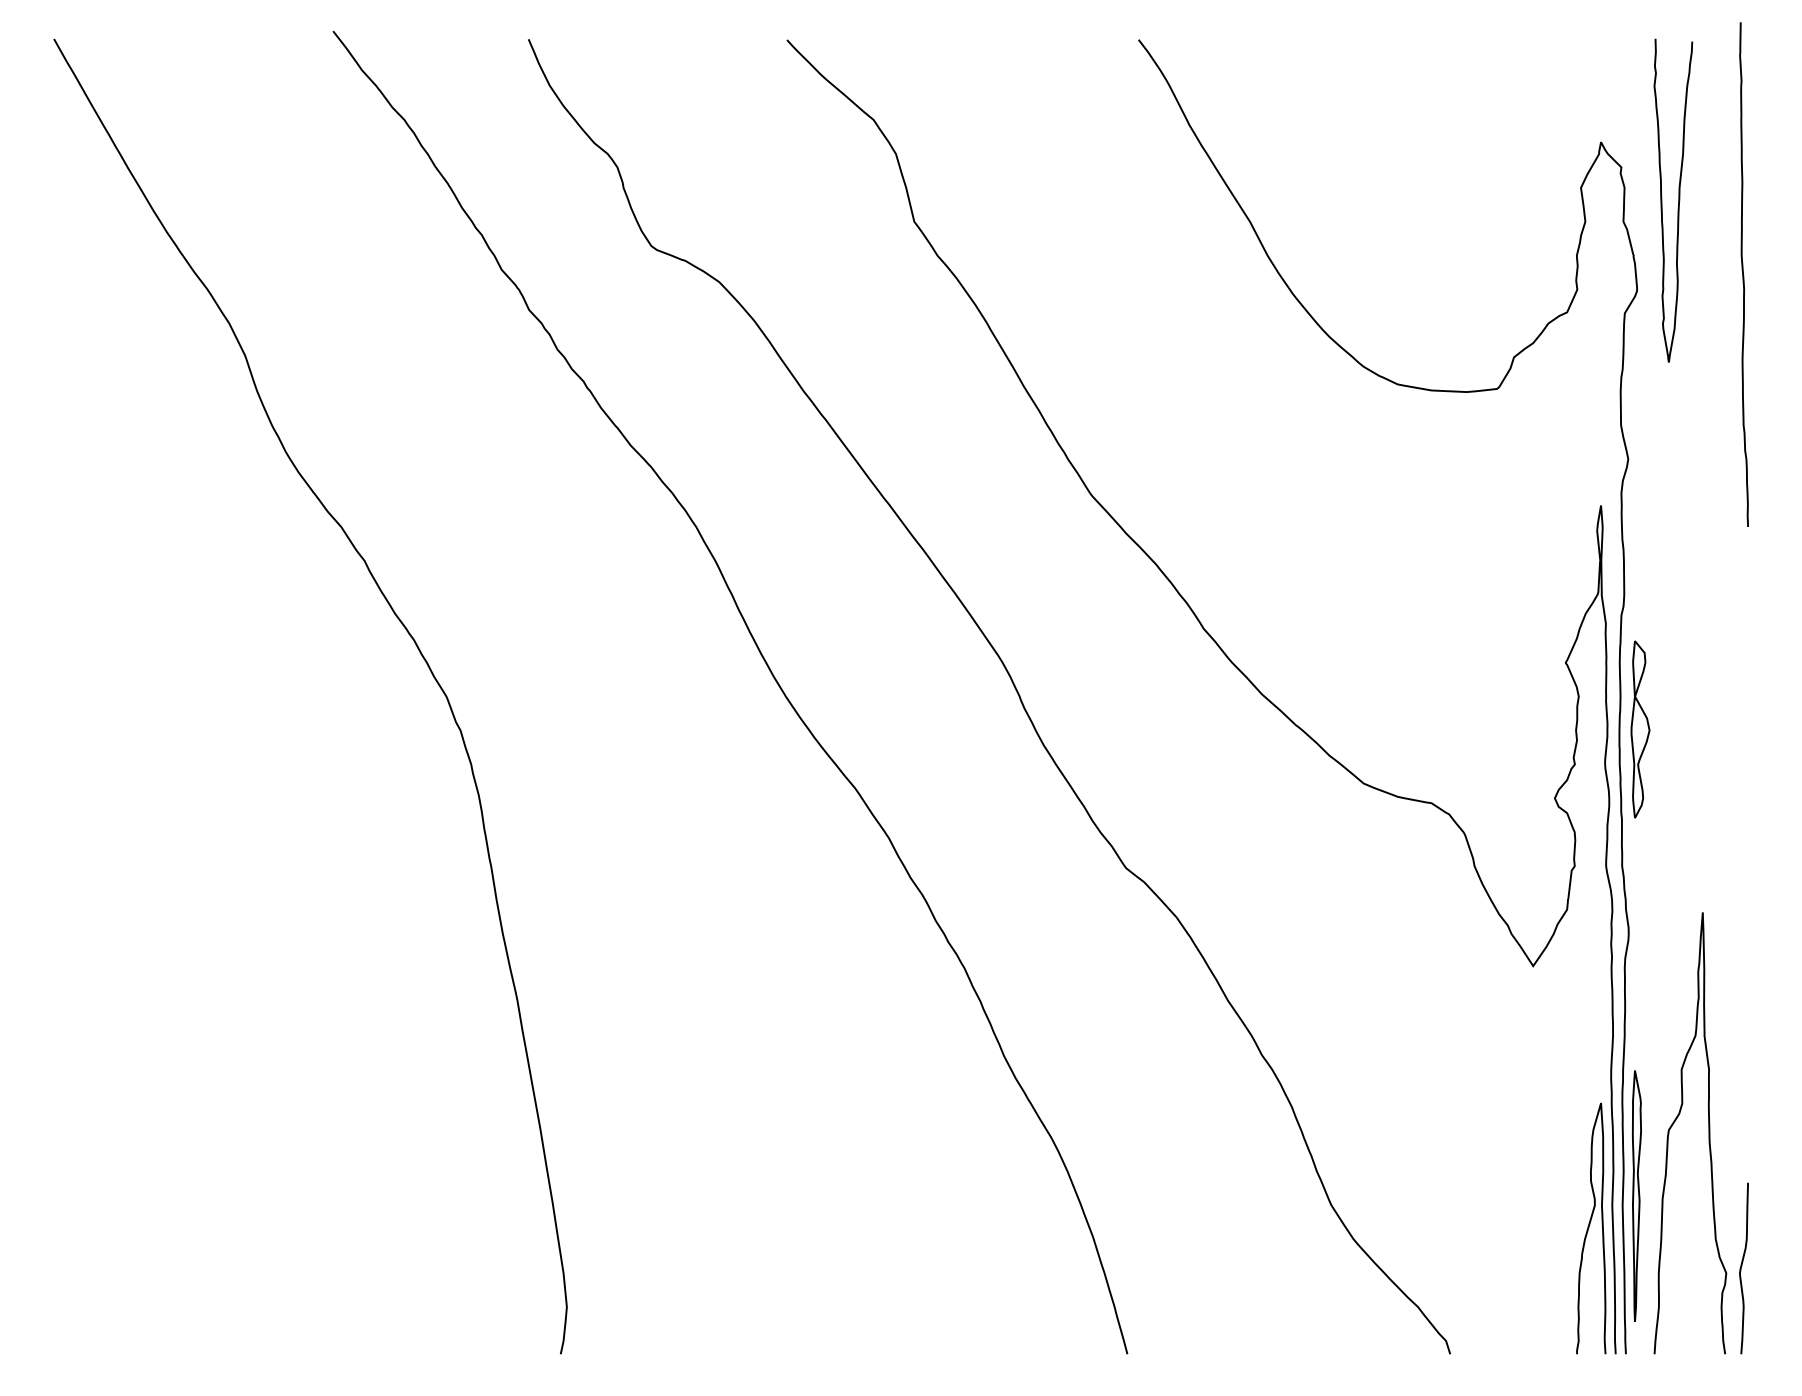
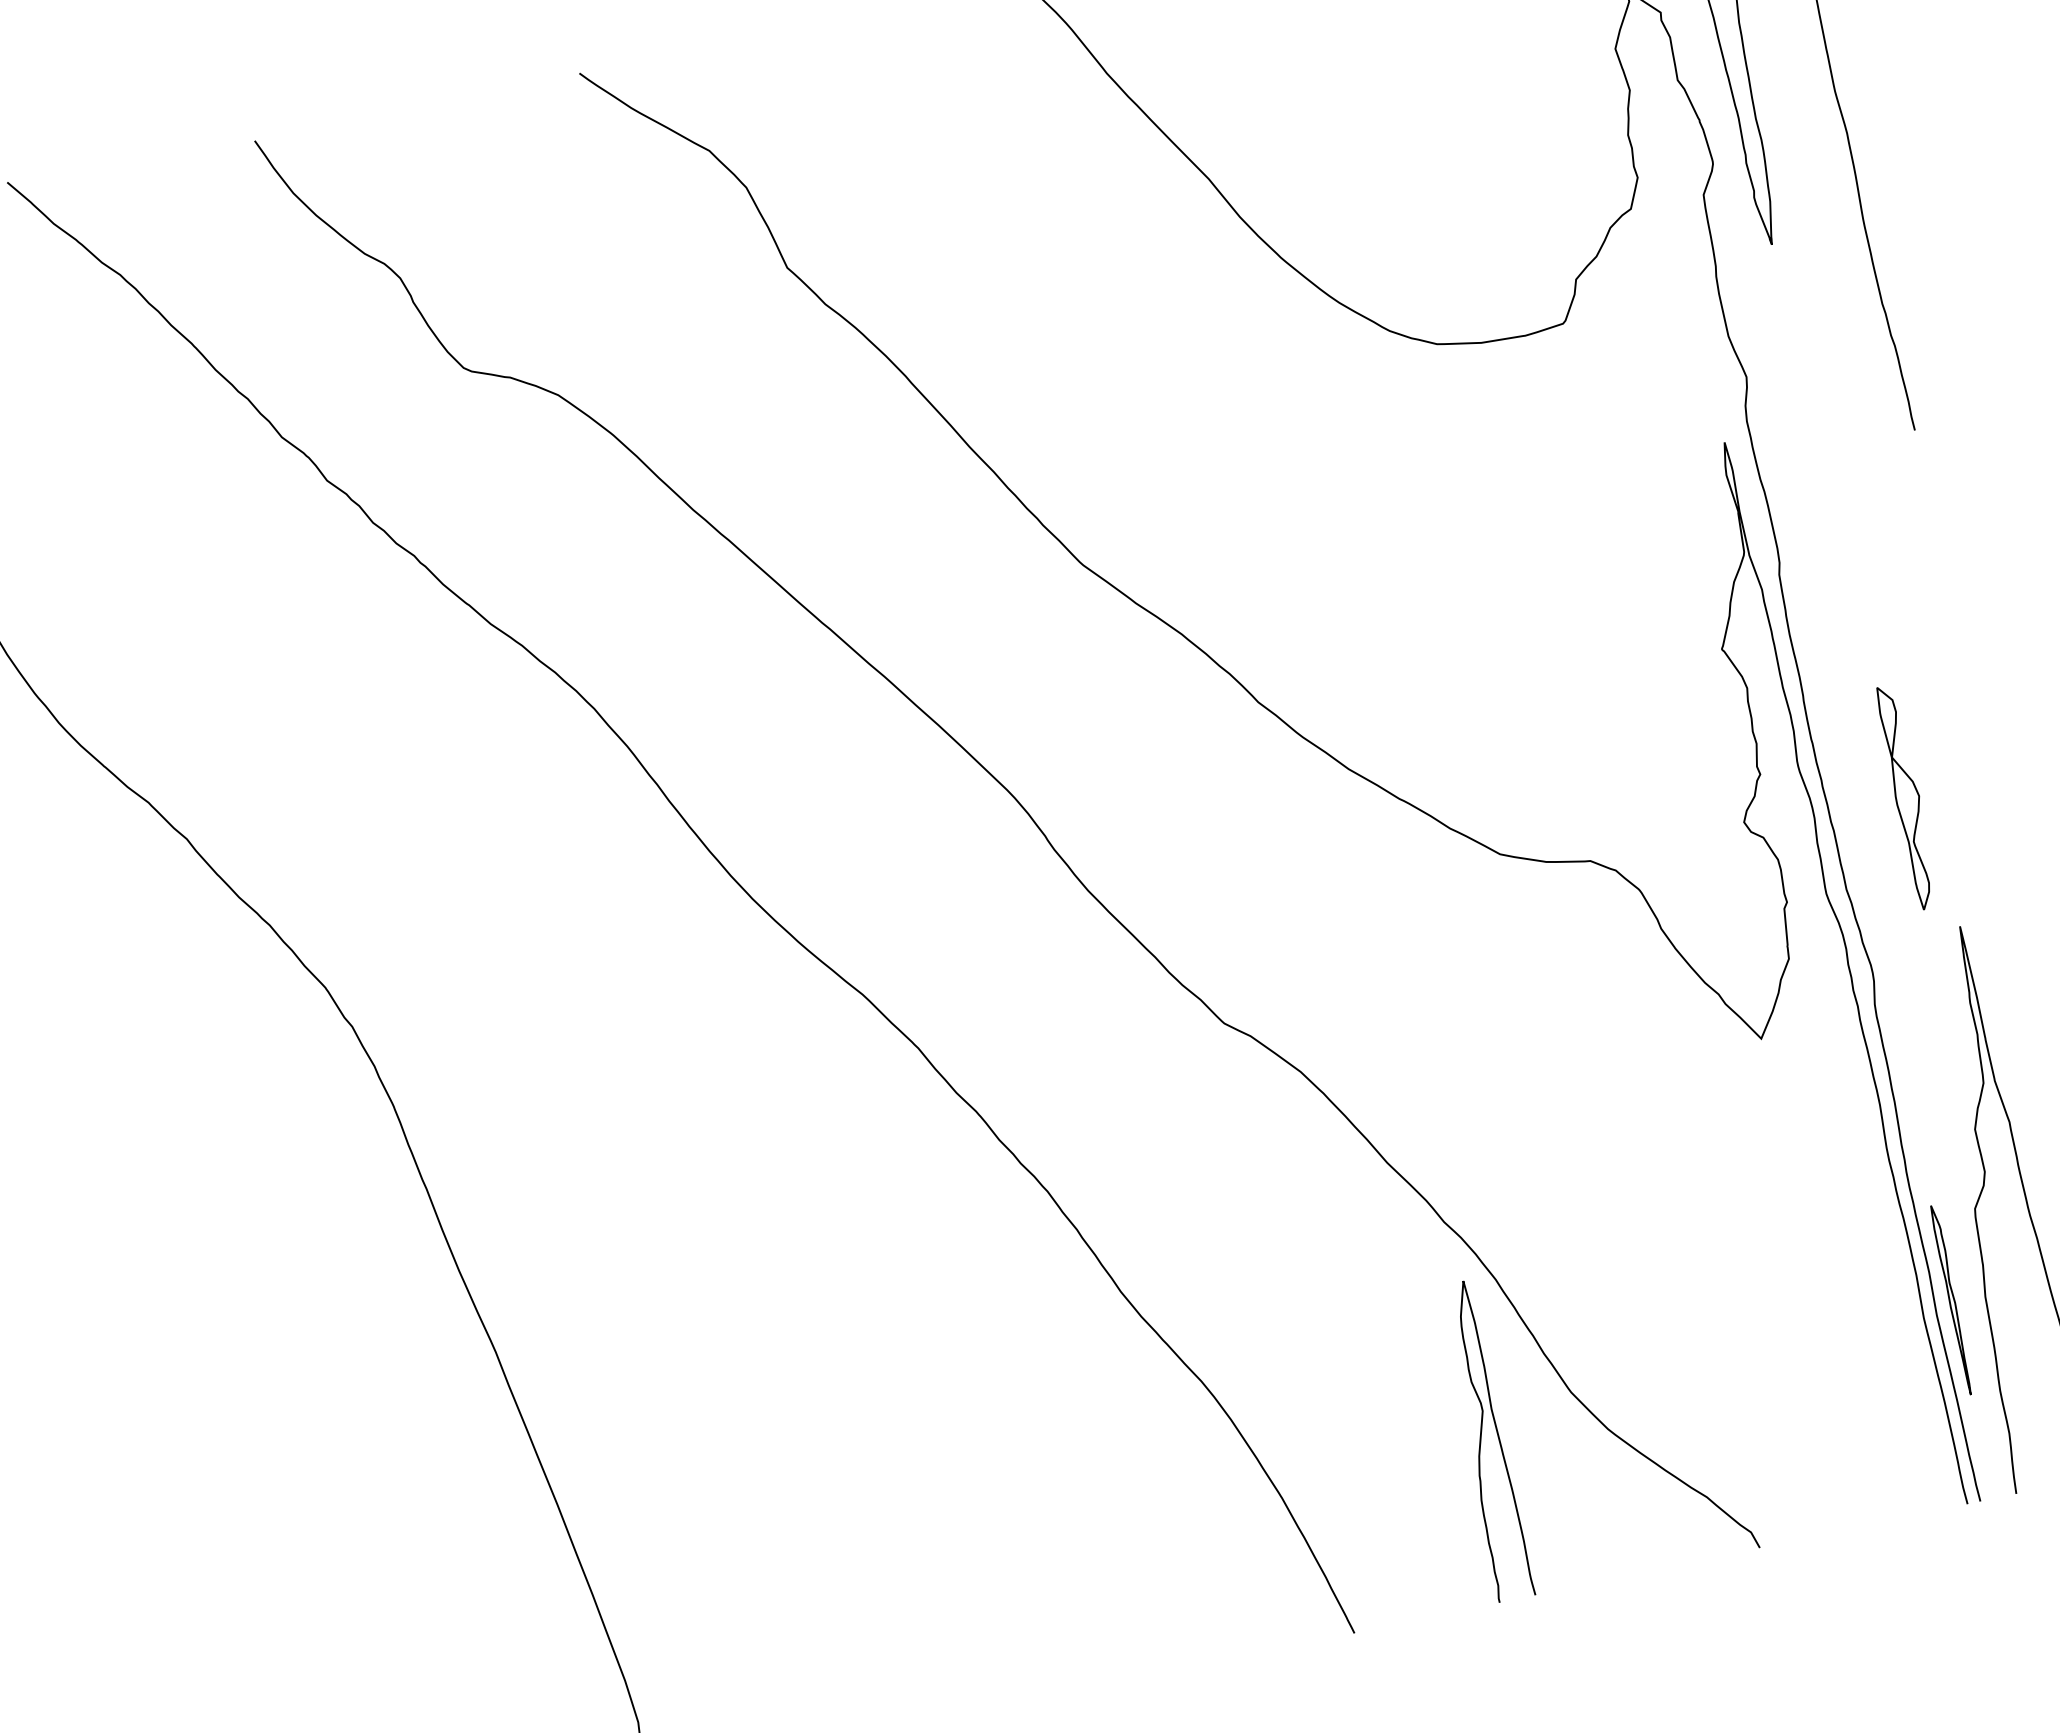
part: (1640, 729) -> (1907, 797), moved
part: (1636, 1195) -> (1951, 1299), size x0.6
curve: (1589, 1228) -> (1482, 1441), moved

